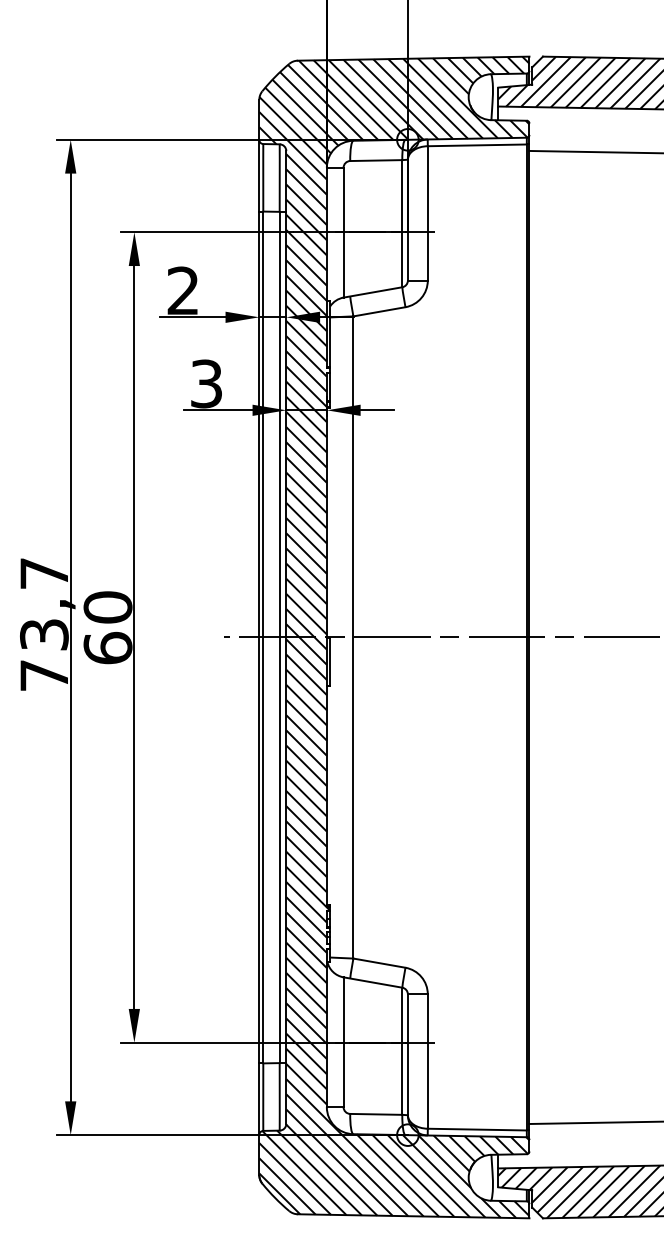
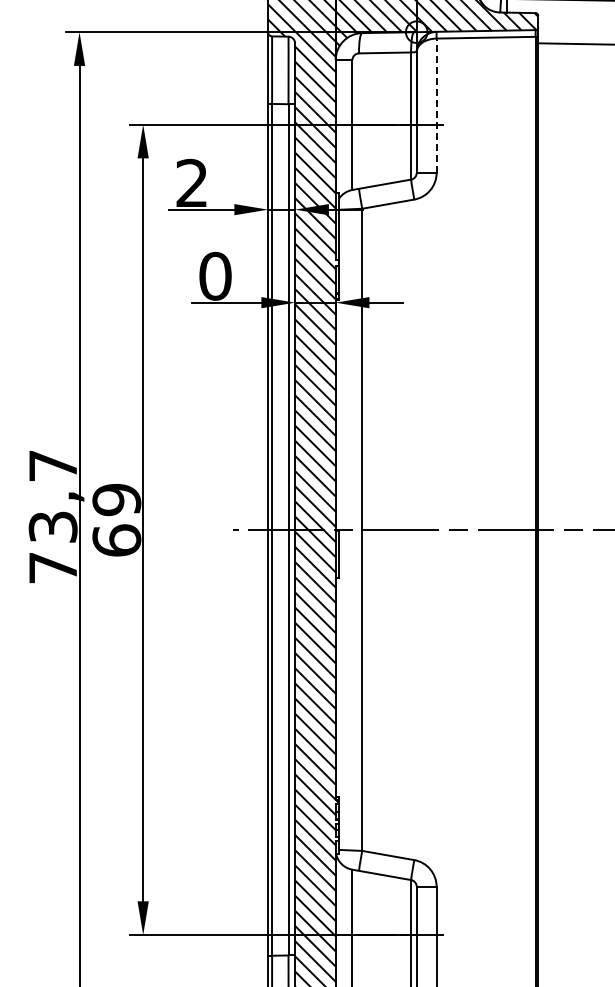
line: (427, 212) -> (436, 104), solid -> dashed
text: (206, 383) -> (215, 275), 3 -> 0
text: (107, 607) -> (116, 499), 60 -> 69

